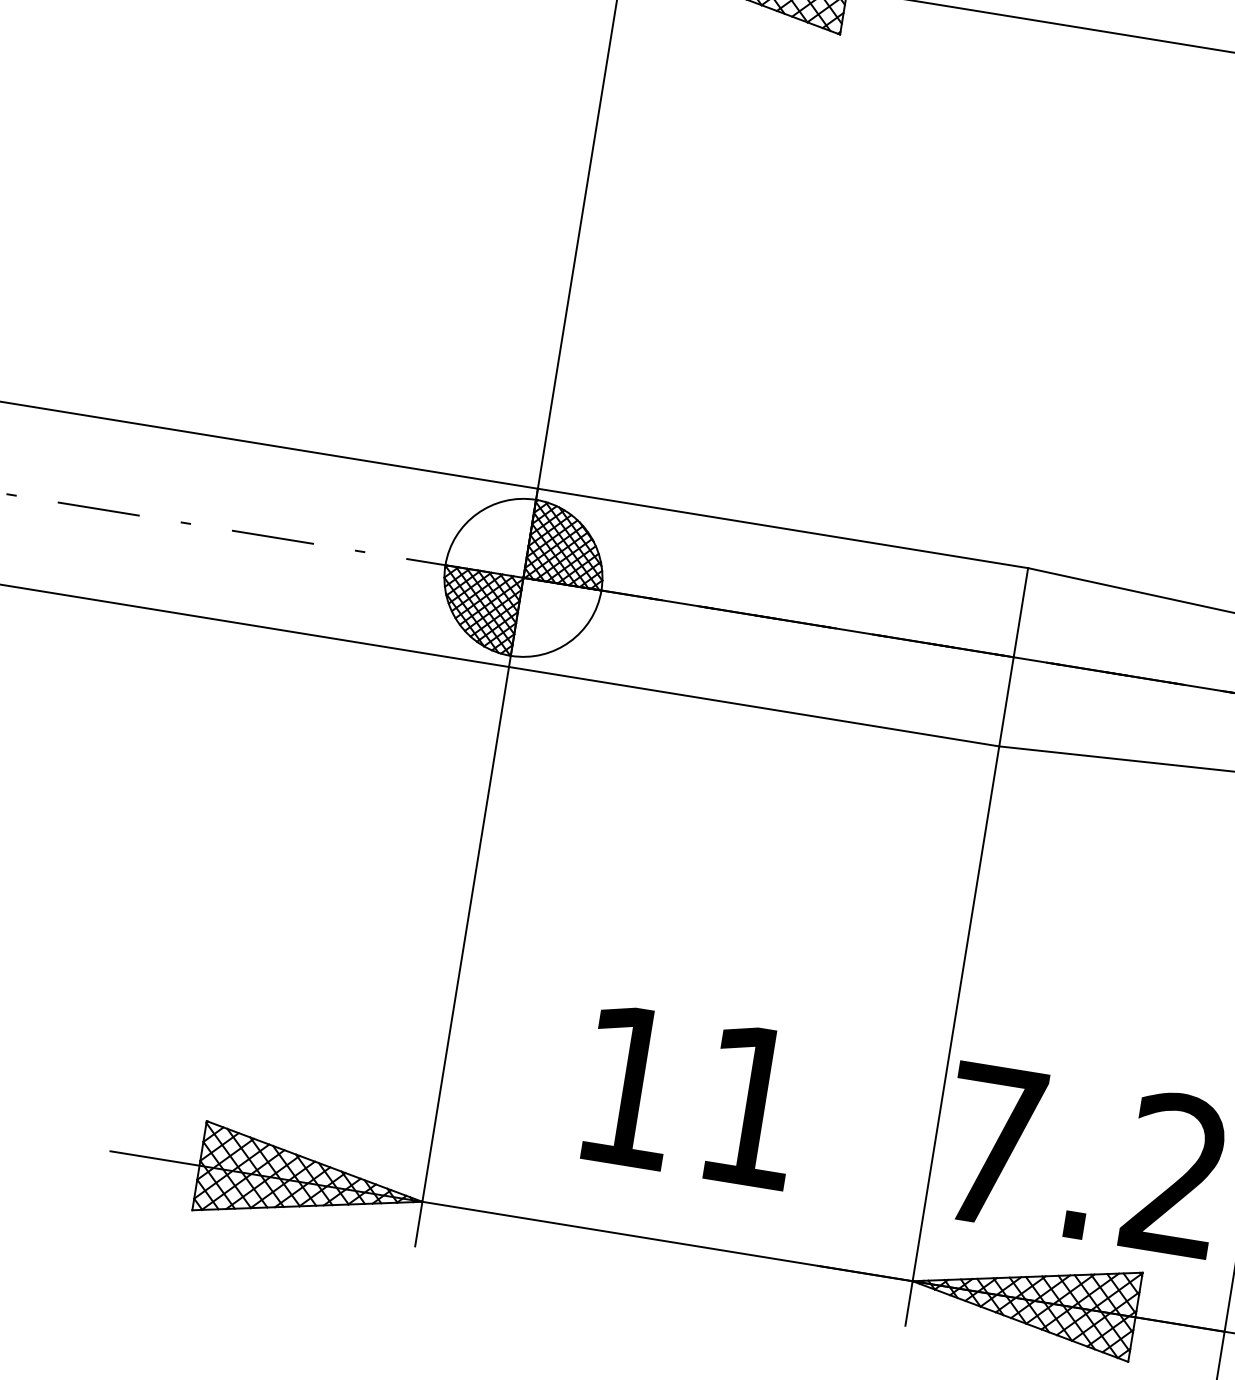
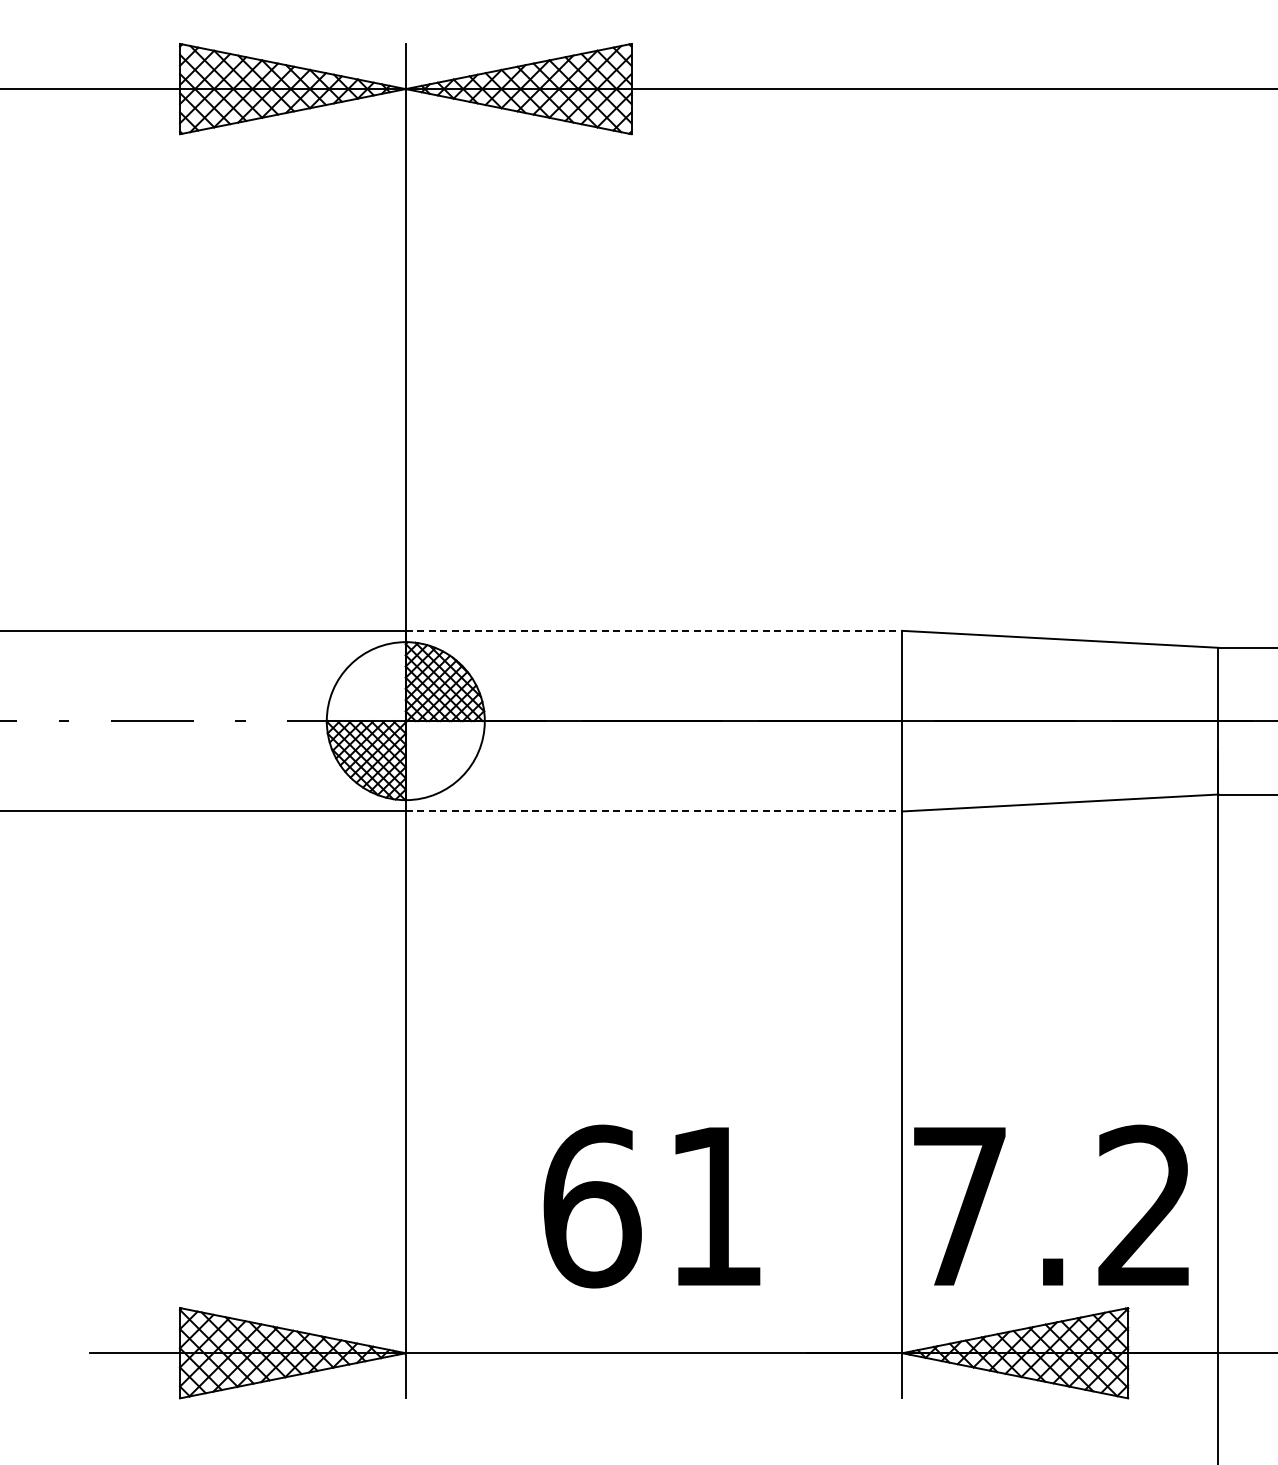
line: (783, 528) -> (654, 630), solid -> dashed
line: (754, 706) -> (654, 811), solid -> dashed
text: (630, 1086) -> (592, 1206), 11 -> 61

